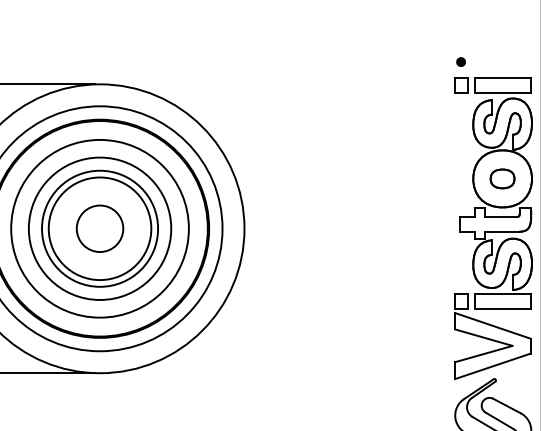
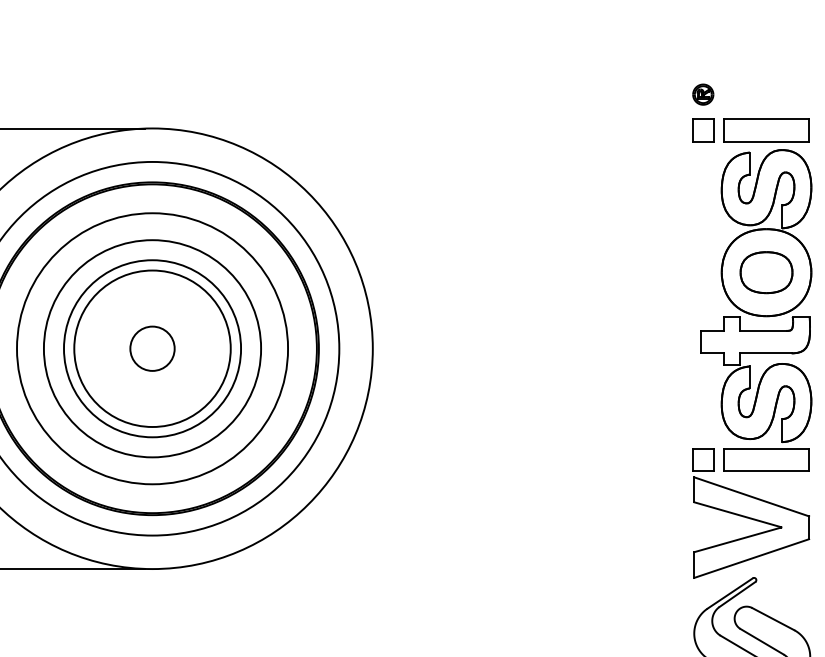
part: (460, 61) -> (702, 93), size x1.67
part: (502, 178) -> (766, 272), size x1.43
circle: (99, 228) -> (151, 348), size x0.62

